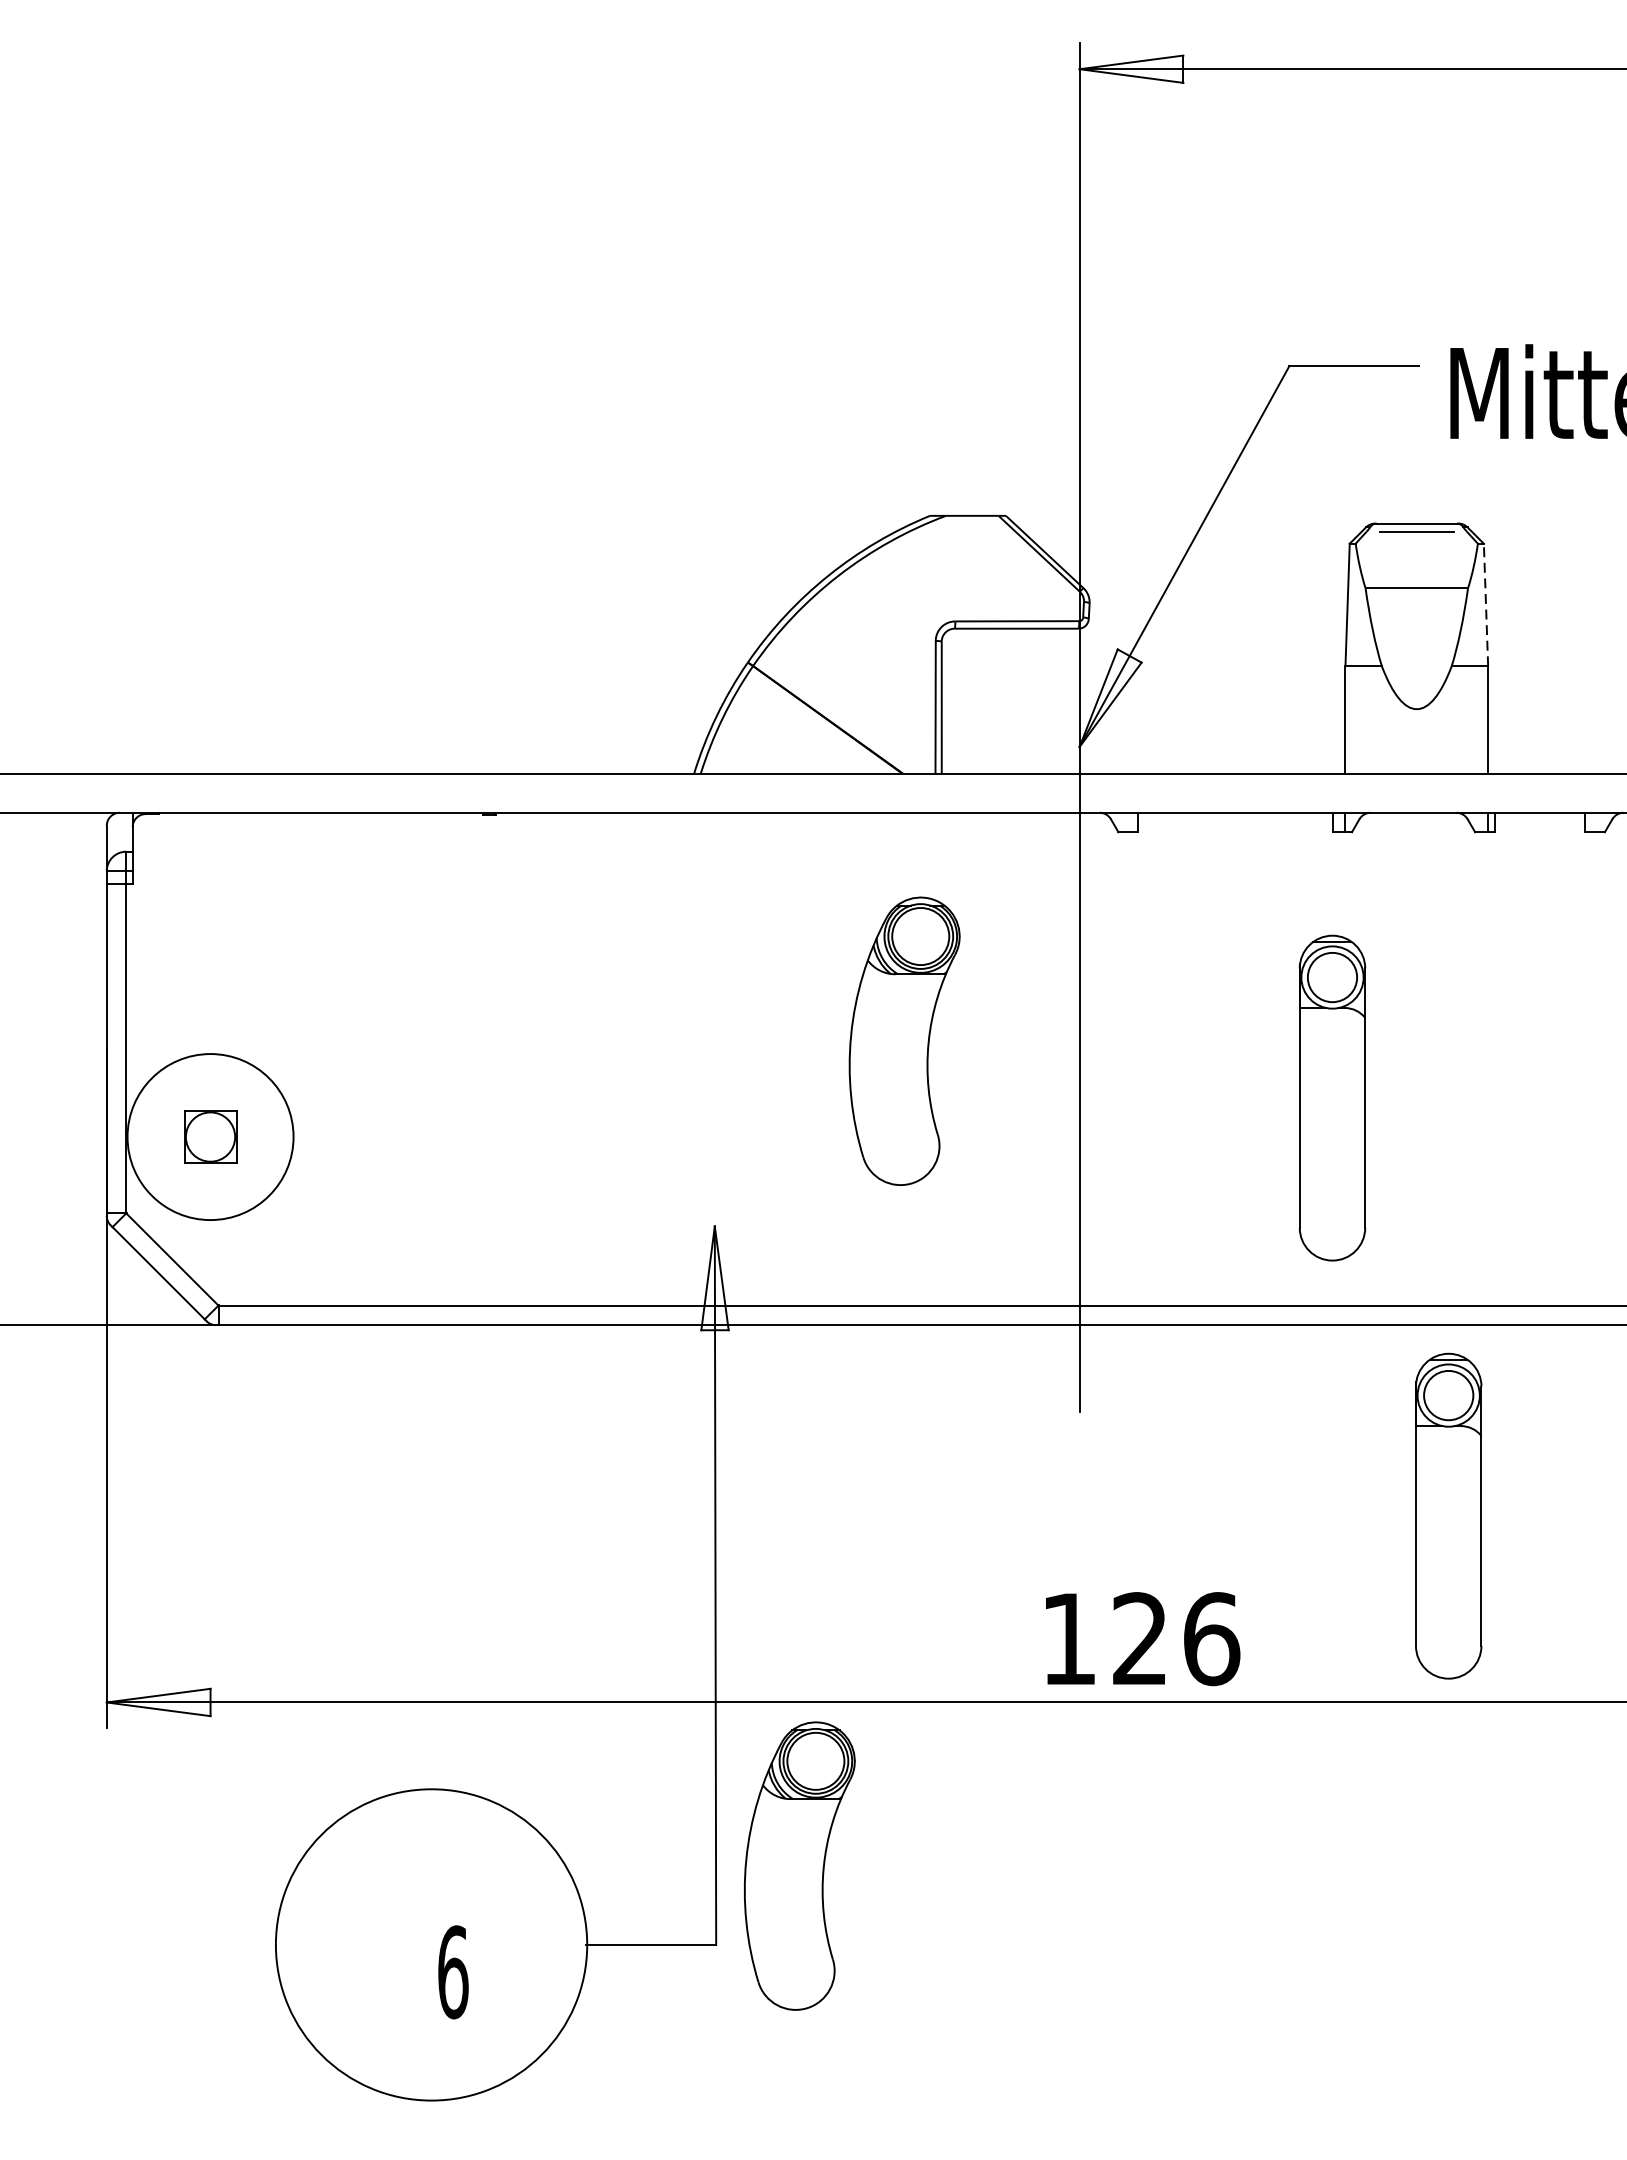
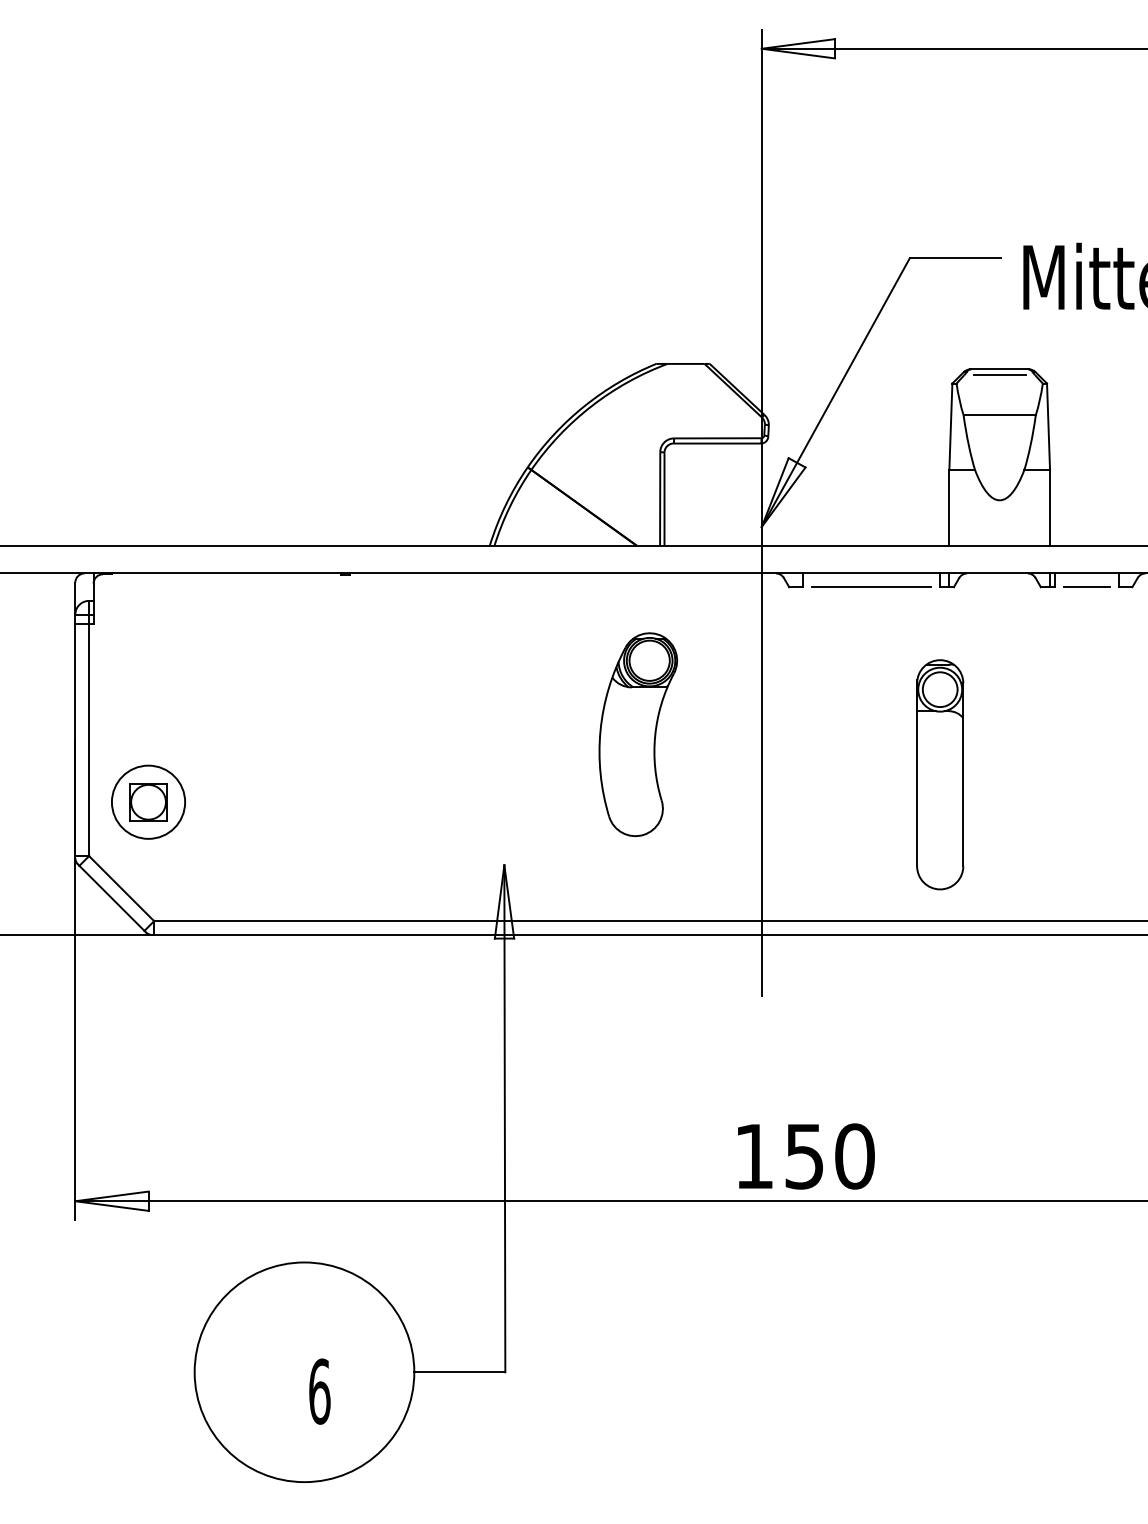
line: (1485, 604) -> (1048, 426), dashed -> solid
line: (1235, 832) -> (871, 587), added
line: (1539, 832) -> (1086, 587), added
circle: (210, 1135) -> (148, 801), size x0.62
part: (1449, 1515) -> (1022, 1069), removed
text: (1177, 1639) -> (830, 1156), 126 -> 150
part: (800, 1865) -> (564, 1316), removed

